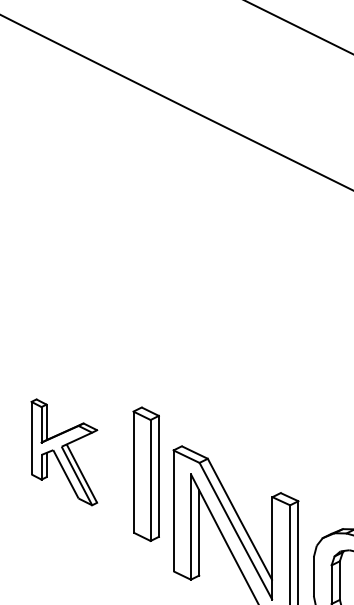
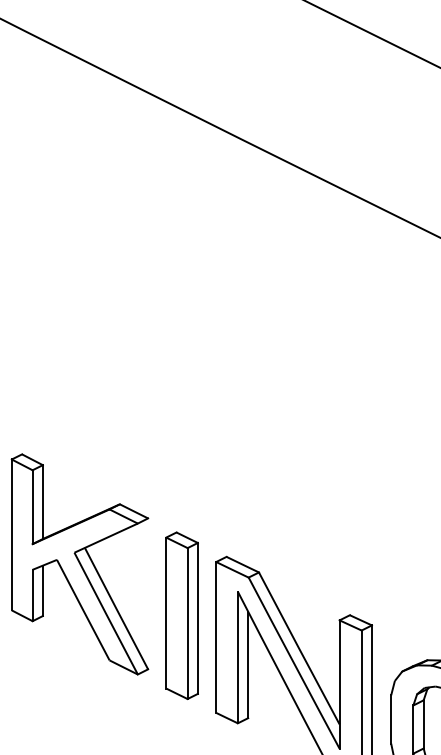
part: (63, 452) -> (79, 564), size x1.67
part: (145, 474) -> (181, 615), moved

